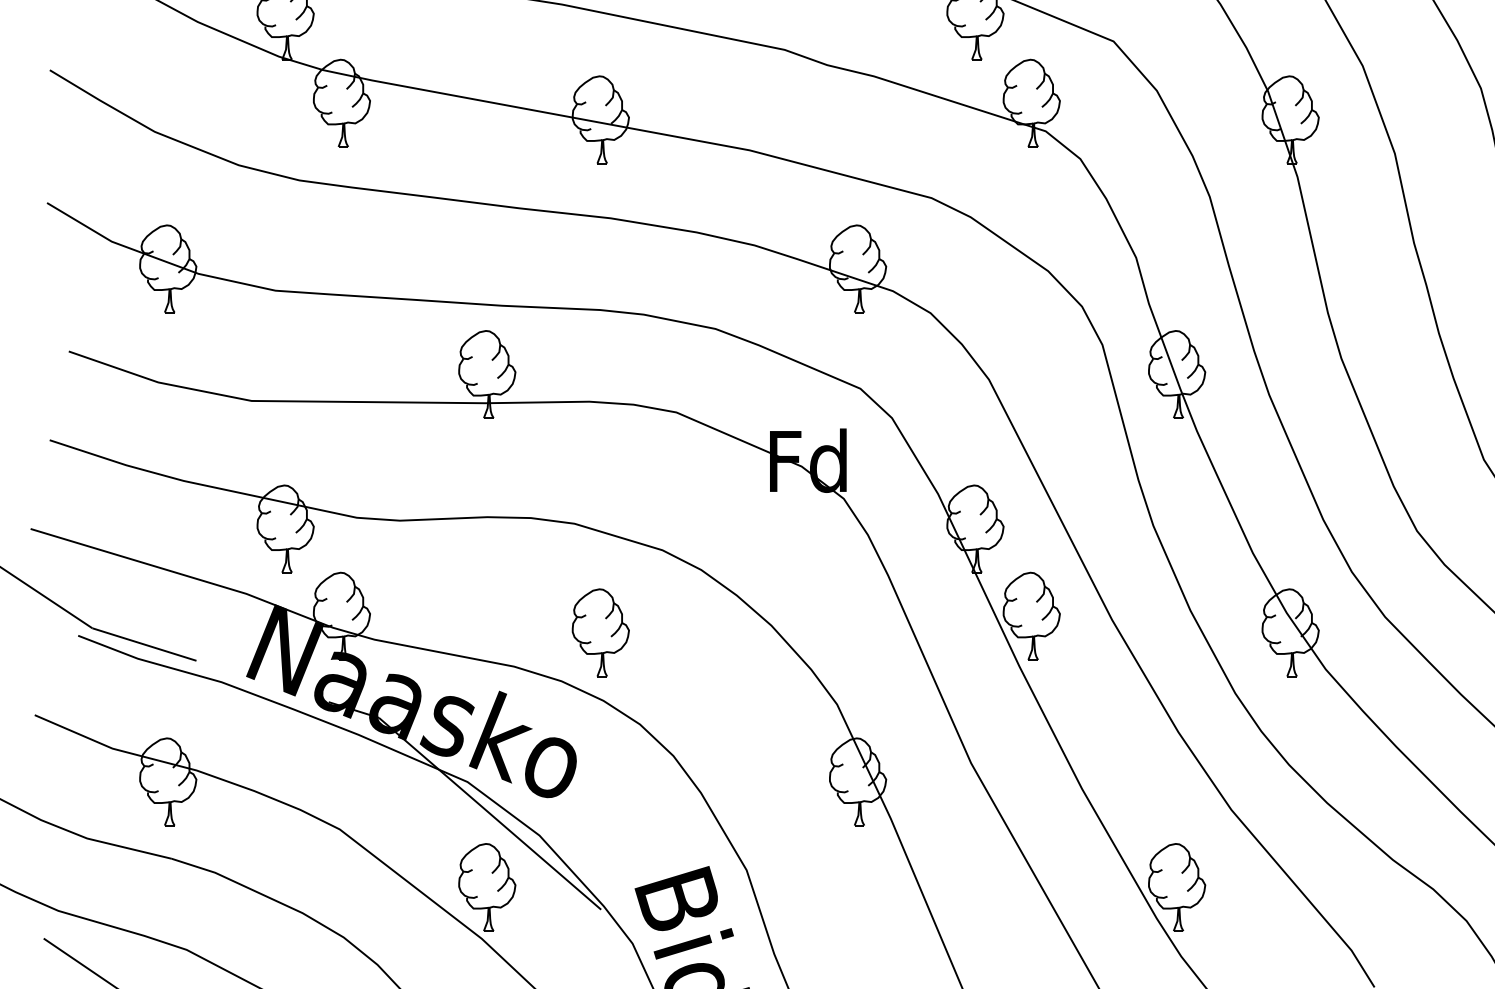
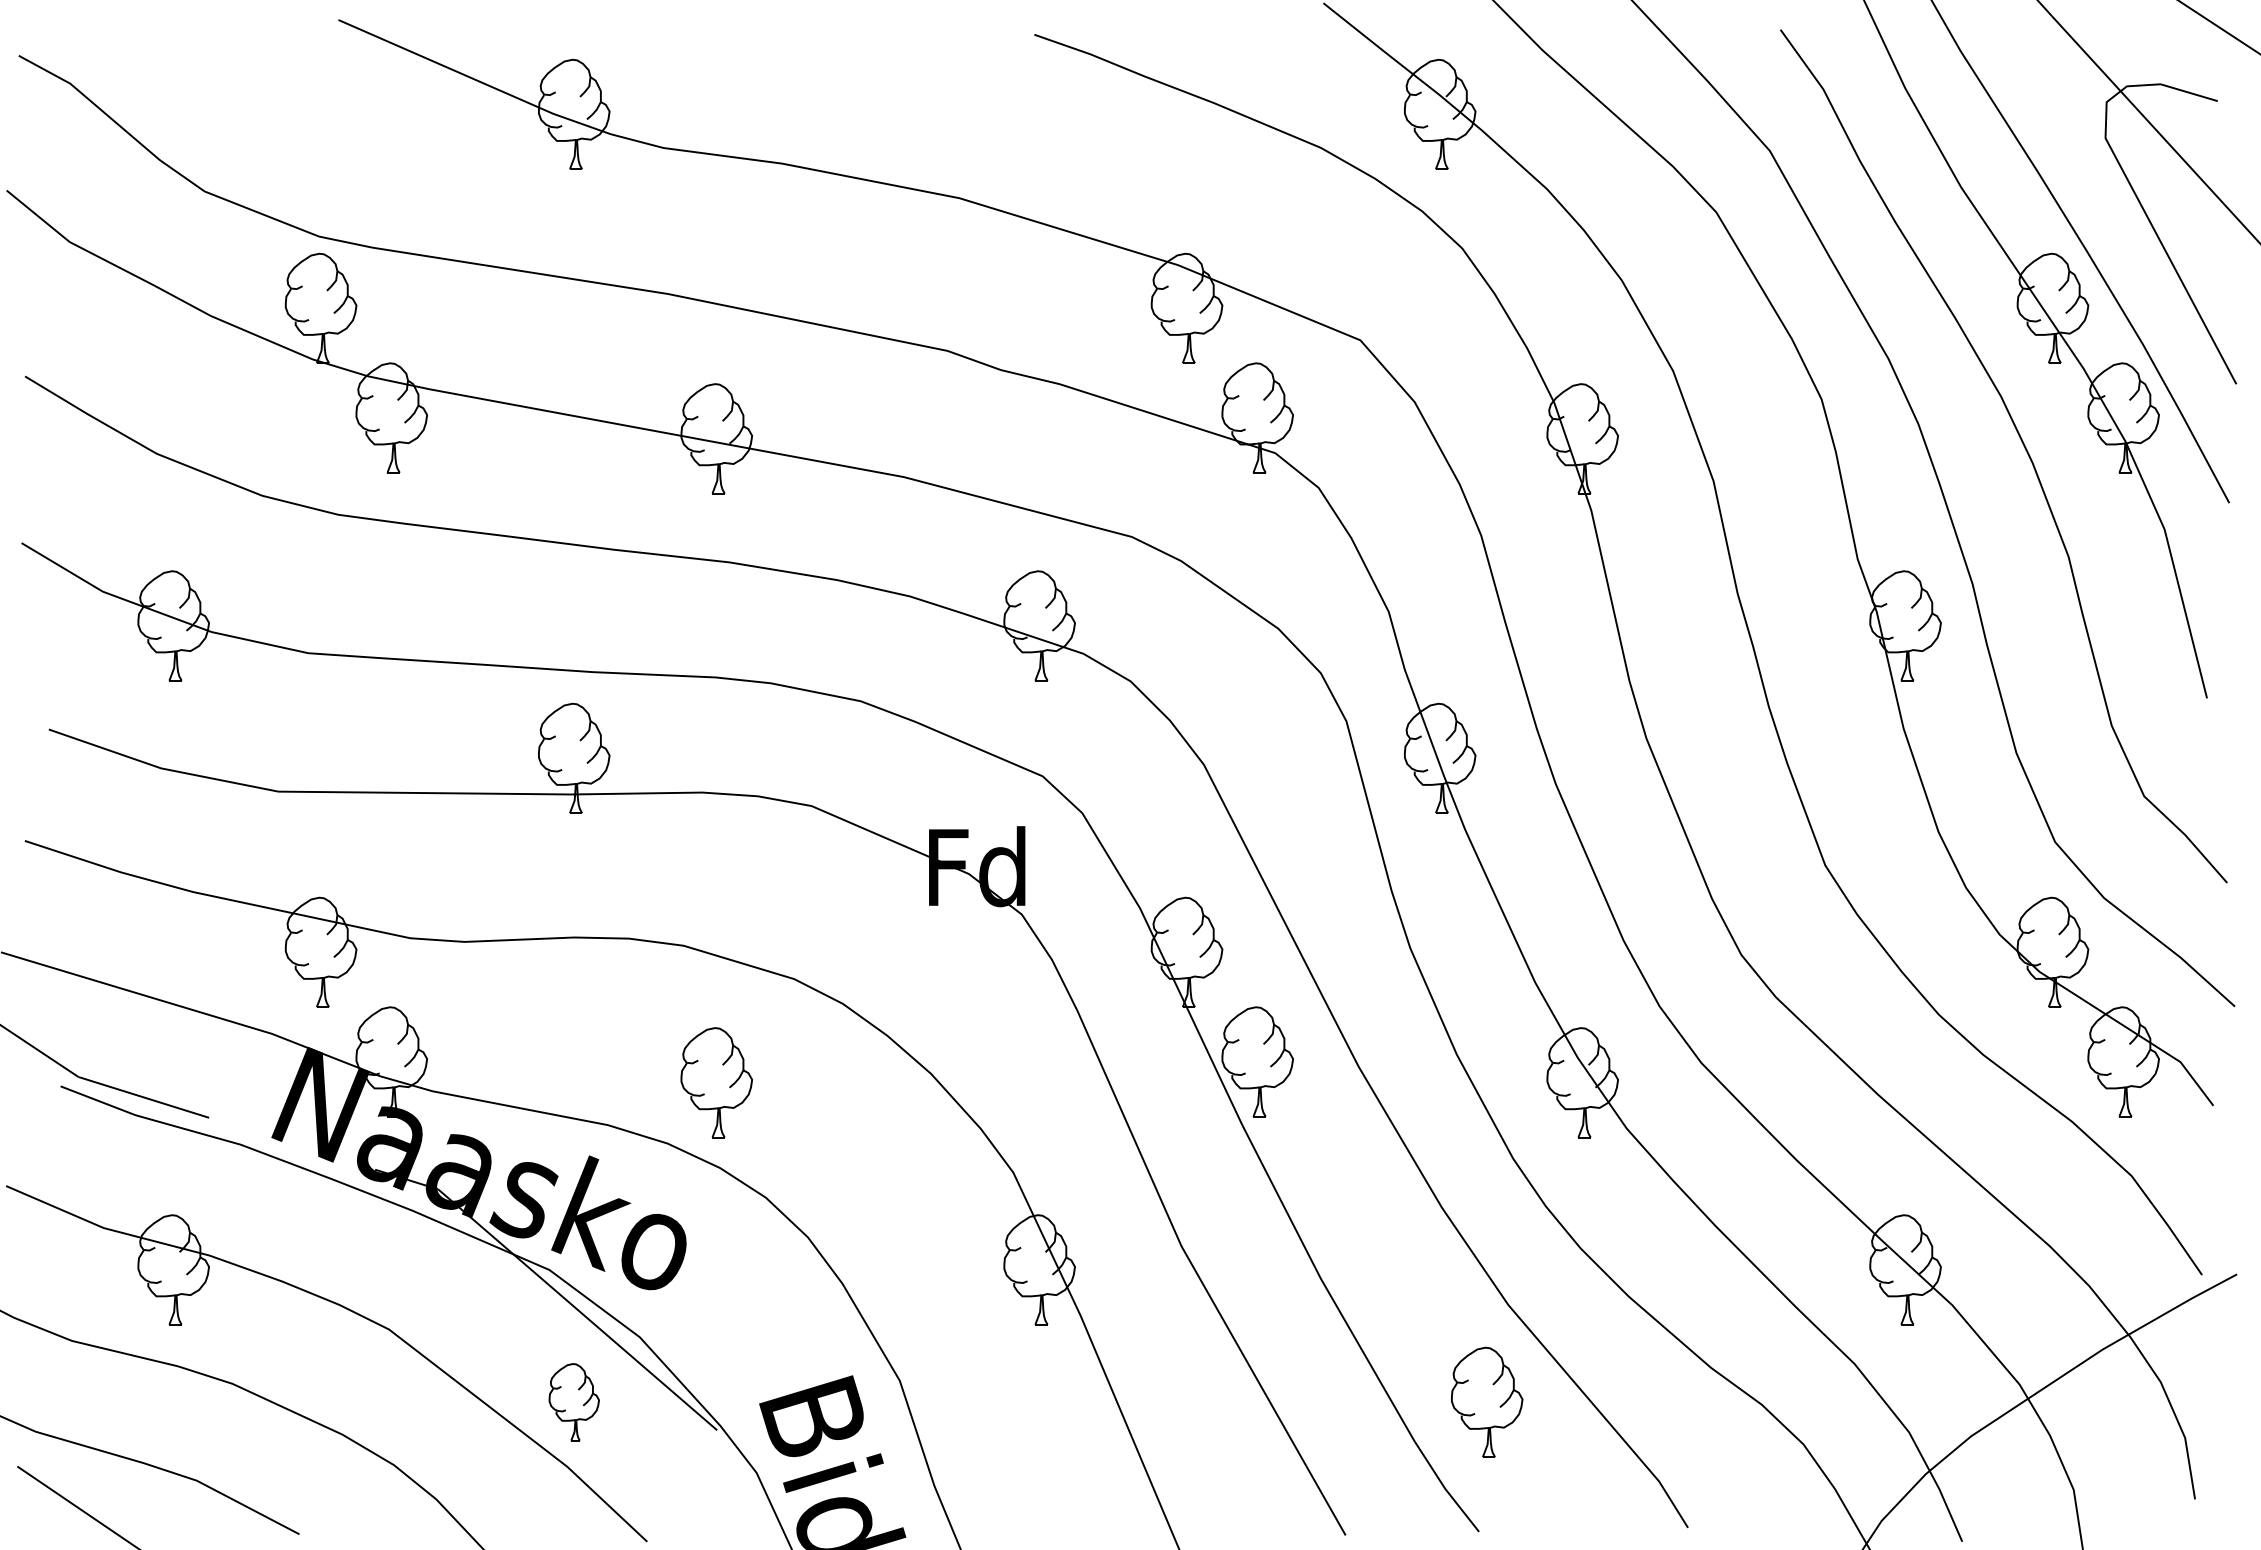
part: (487, 886) -> (574, 1401), size x0.7
part: (1177, 886) -> (1487, 1401), moved

